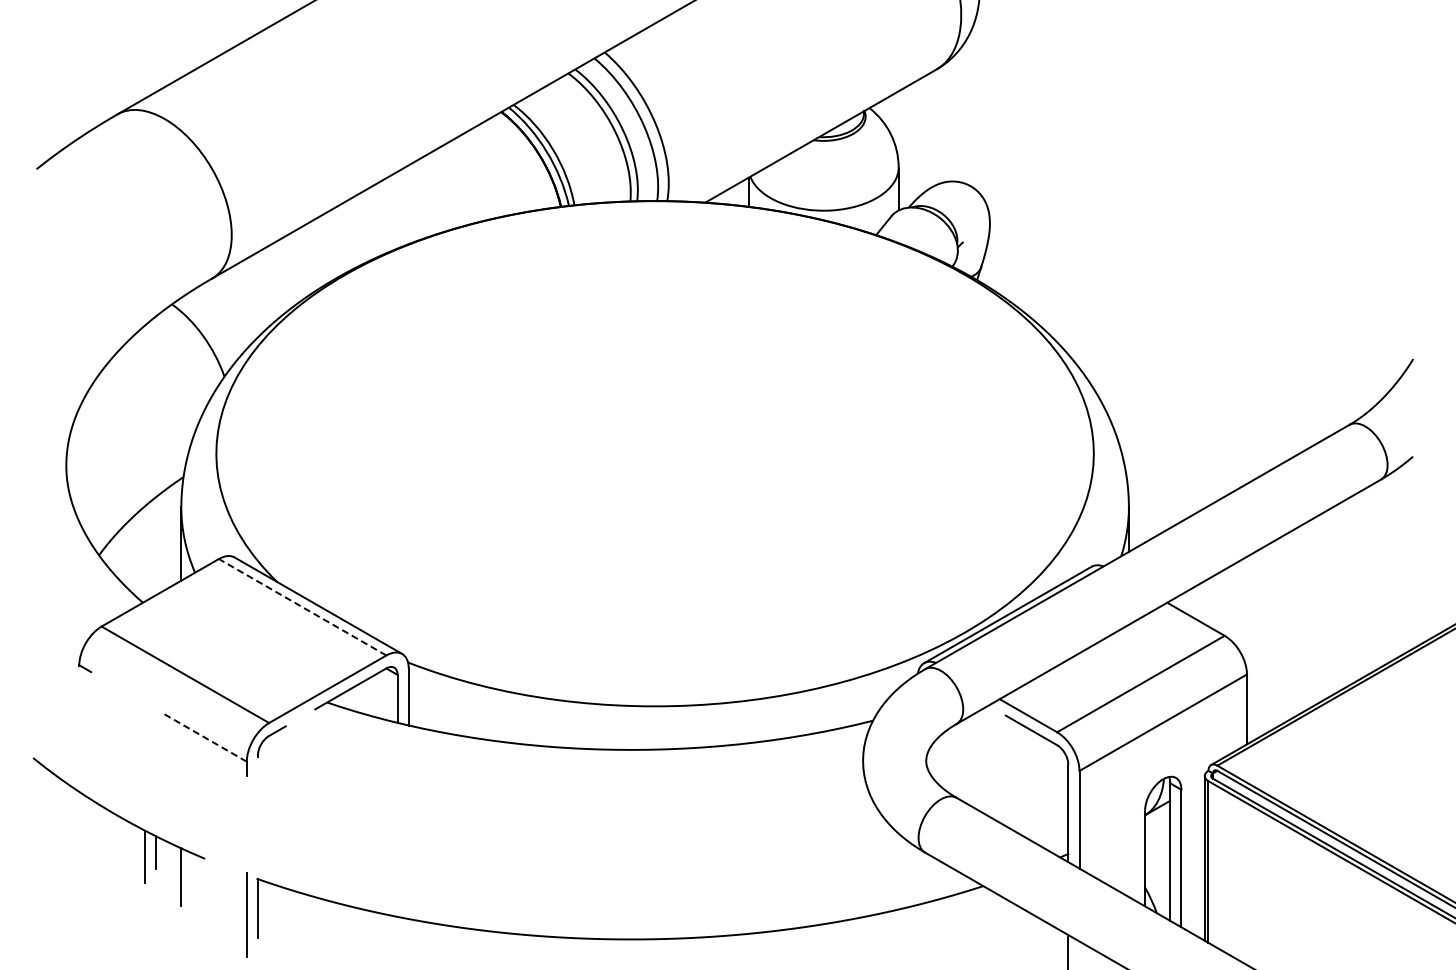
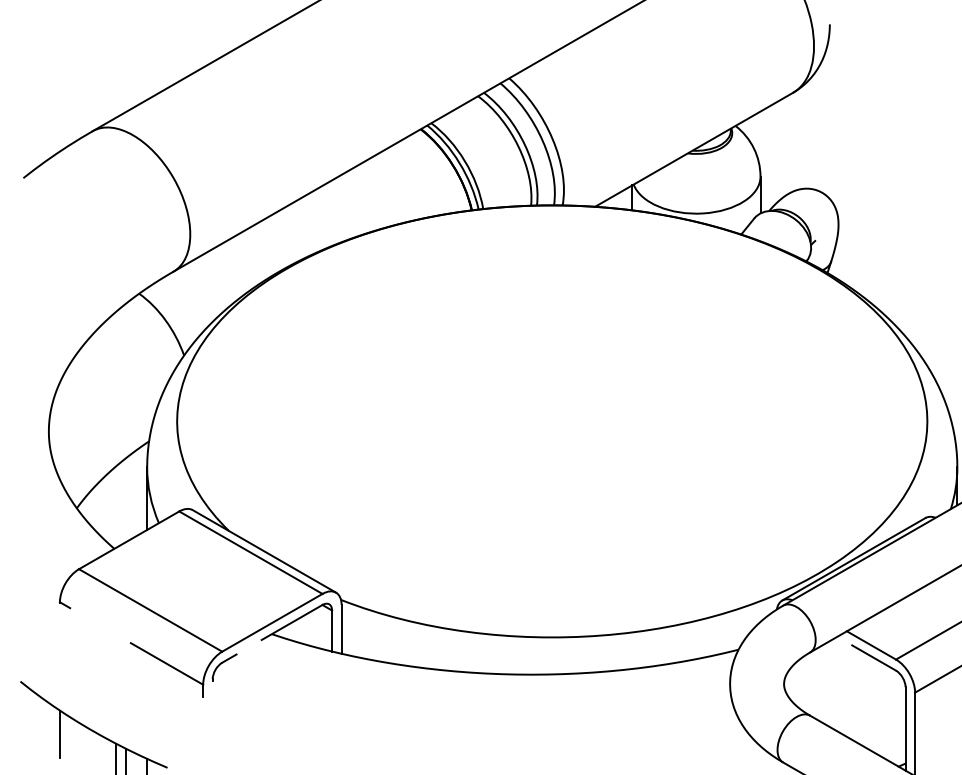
line: (302, 607) -> (250, 552), dashed -> solid
line: (204, 737) -> (166, 664), dashed -> solid
line: (79, 818) -> (60, 733), added

